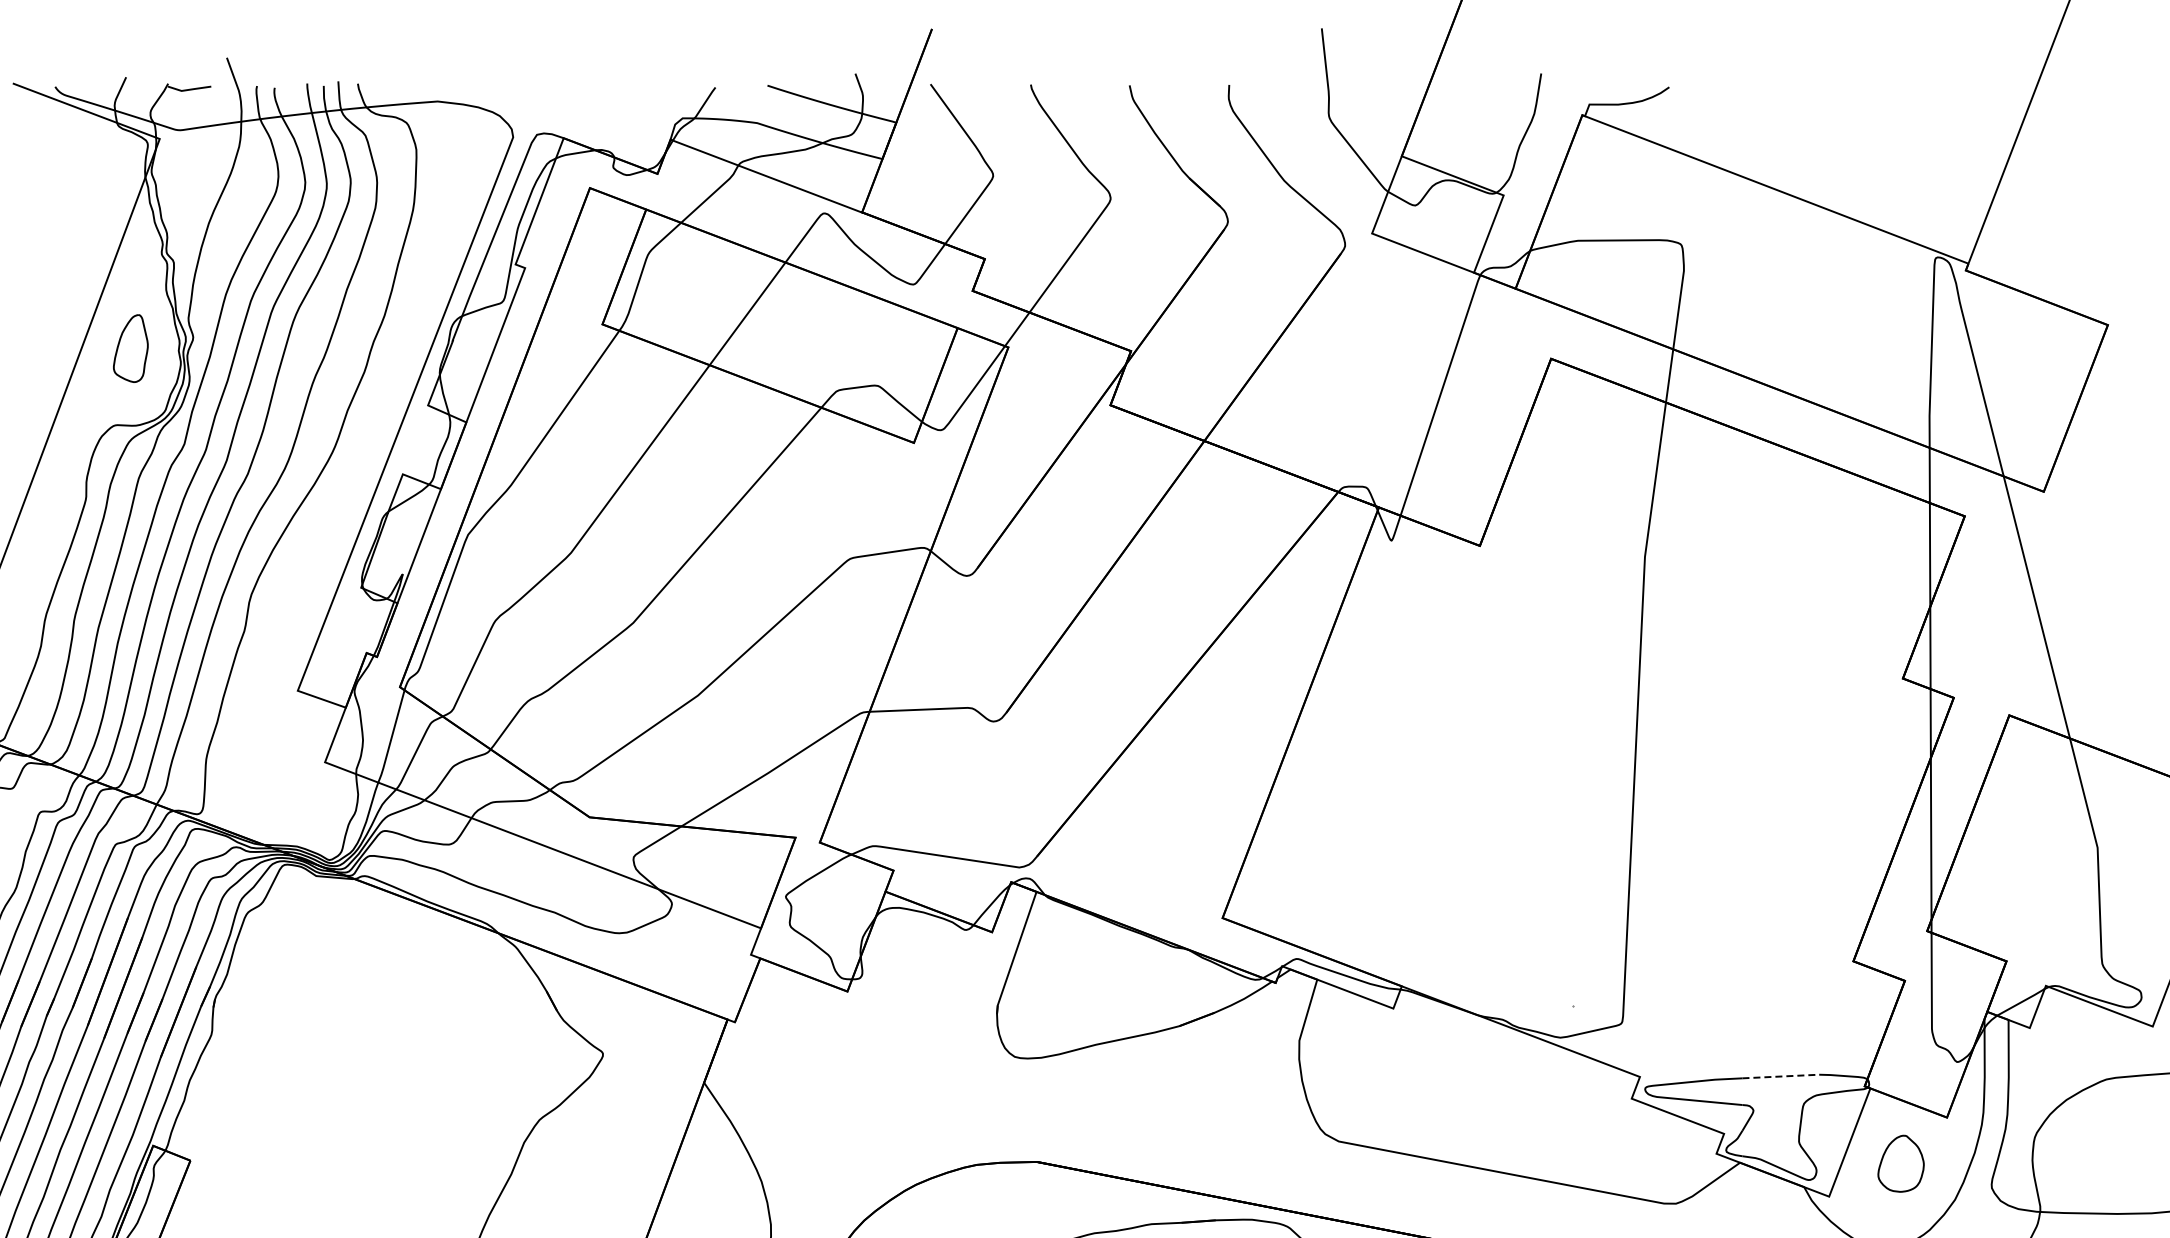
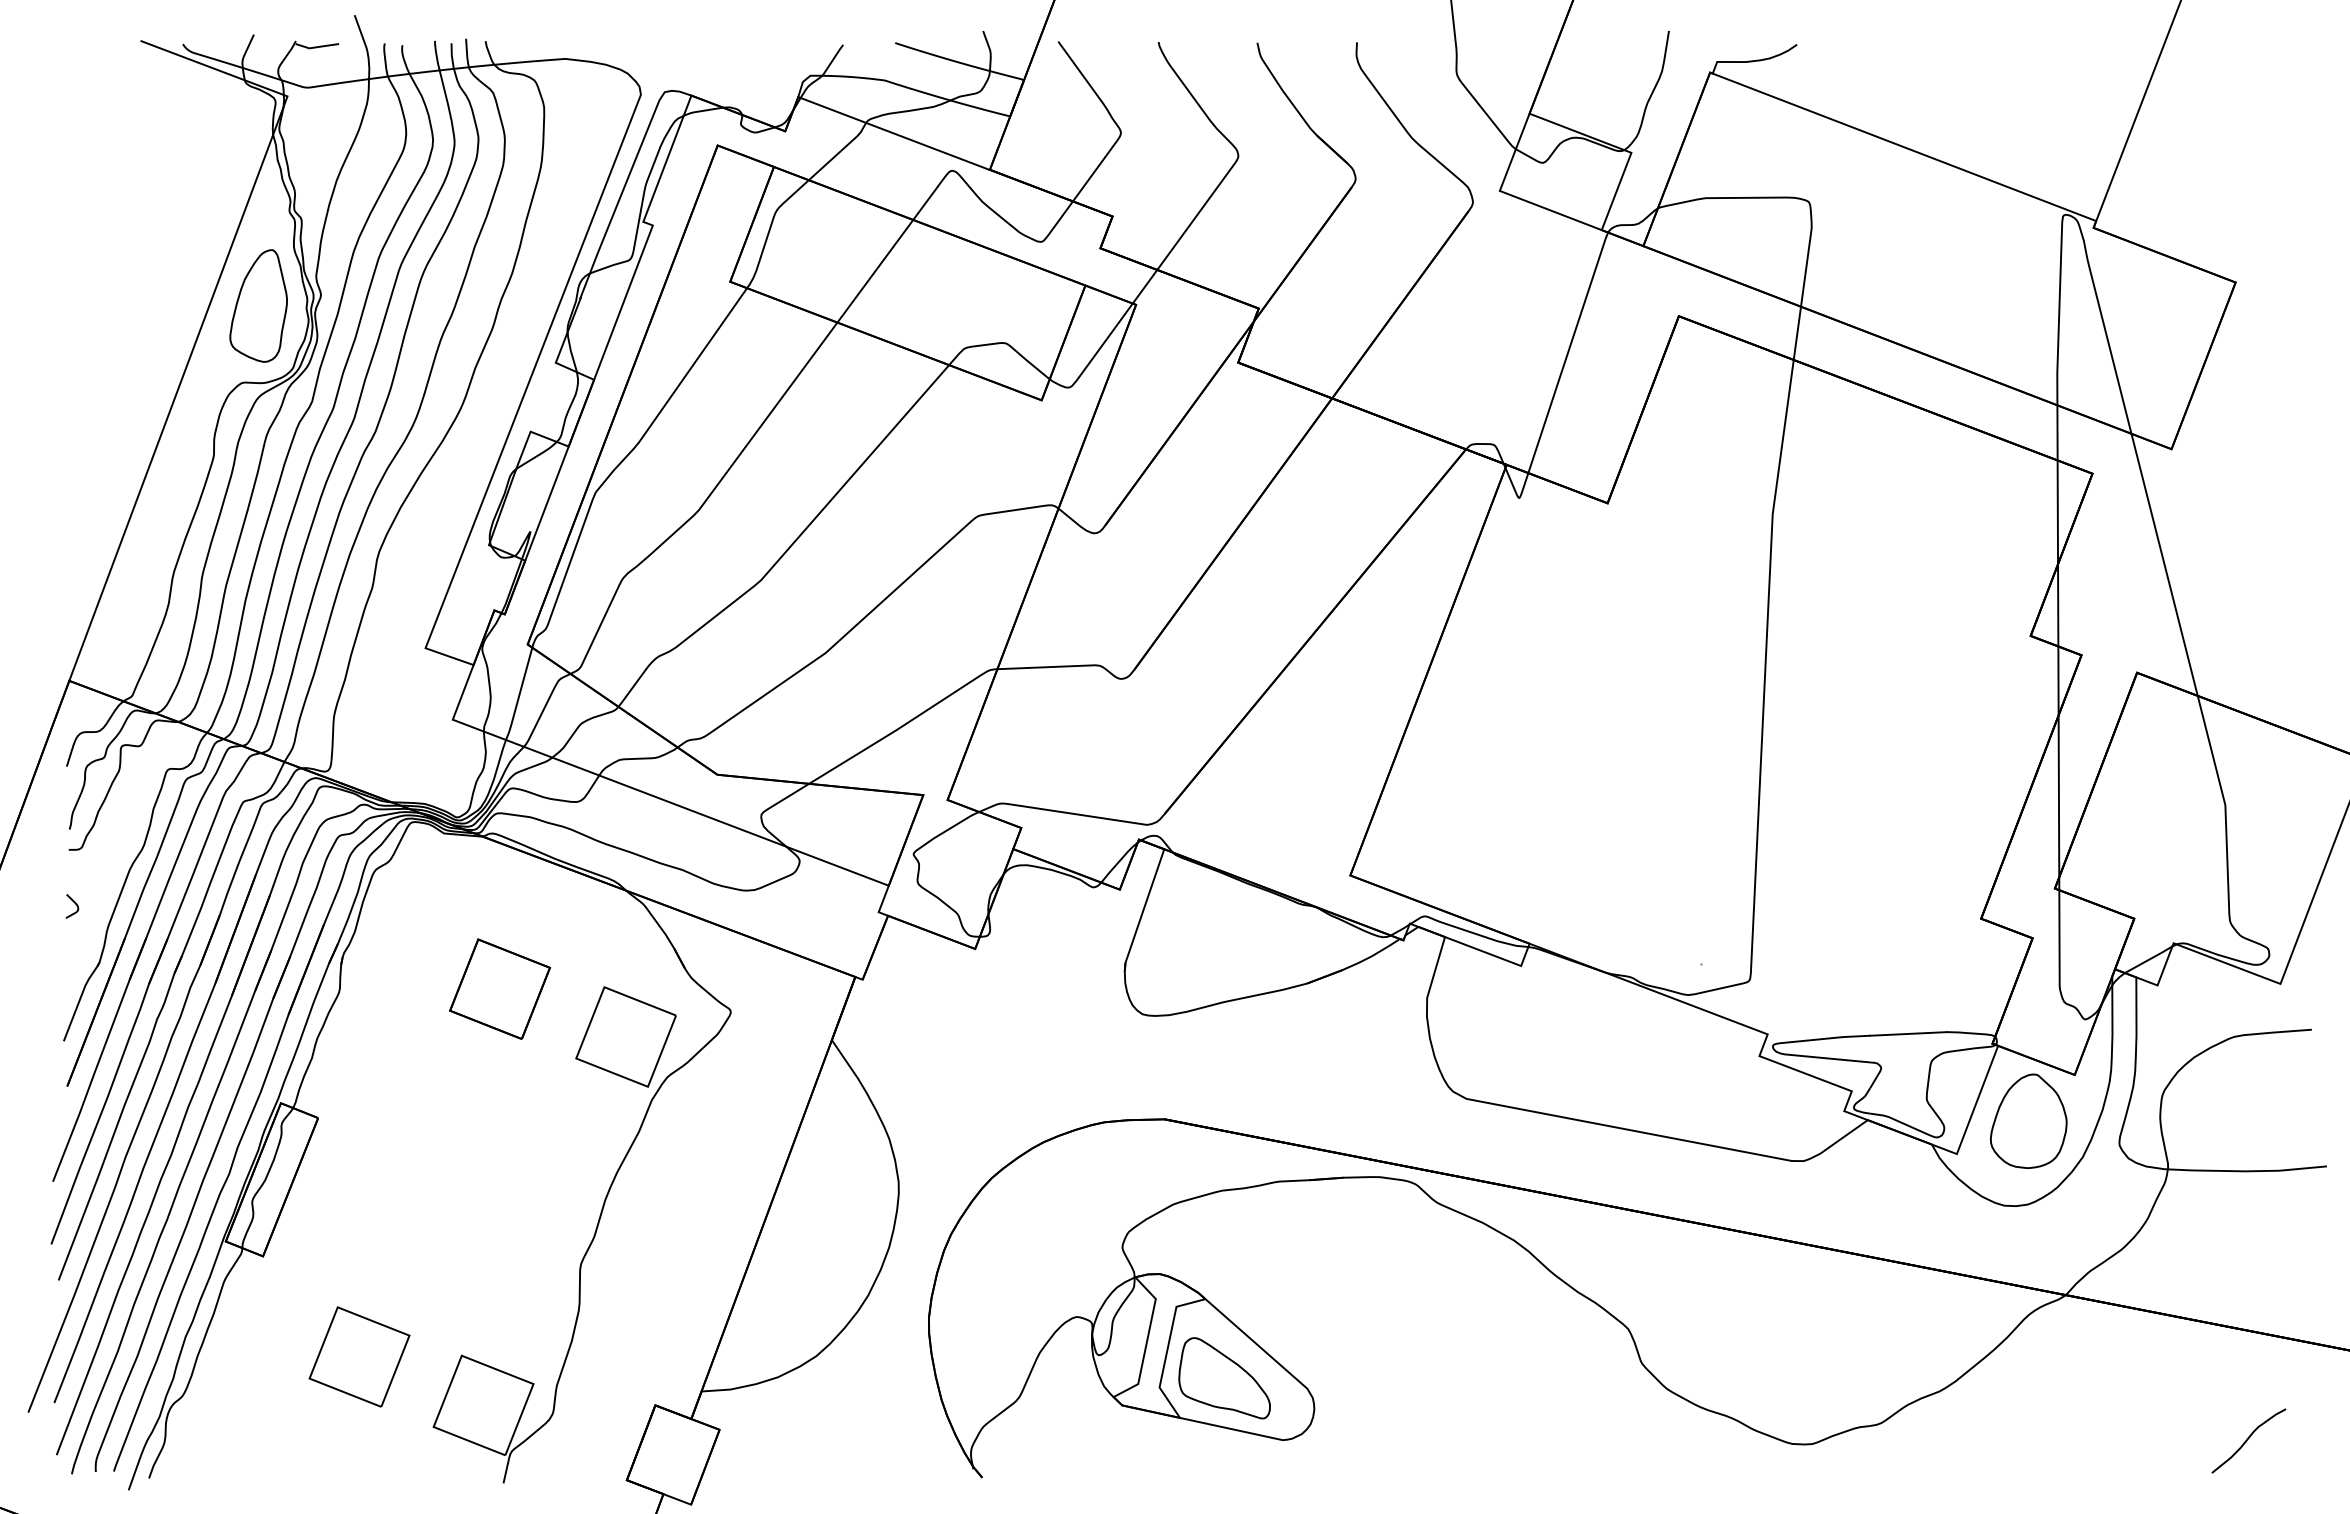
part: (130, 348) -> (258, 305), size x1.67
part: (372, 1031) -> (500, 988), added
line: (1781, 1076) -> (1909, 1033), dashed -> solid
part: (497, 1079) -> (625, 1036), added
part: (1900, 1163) -> (2028, 1120), size x1.67

